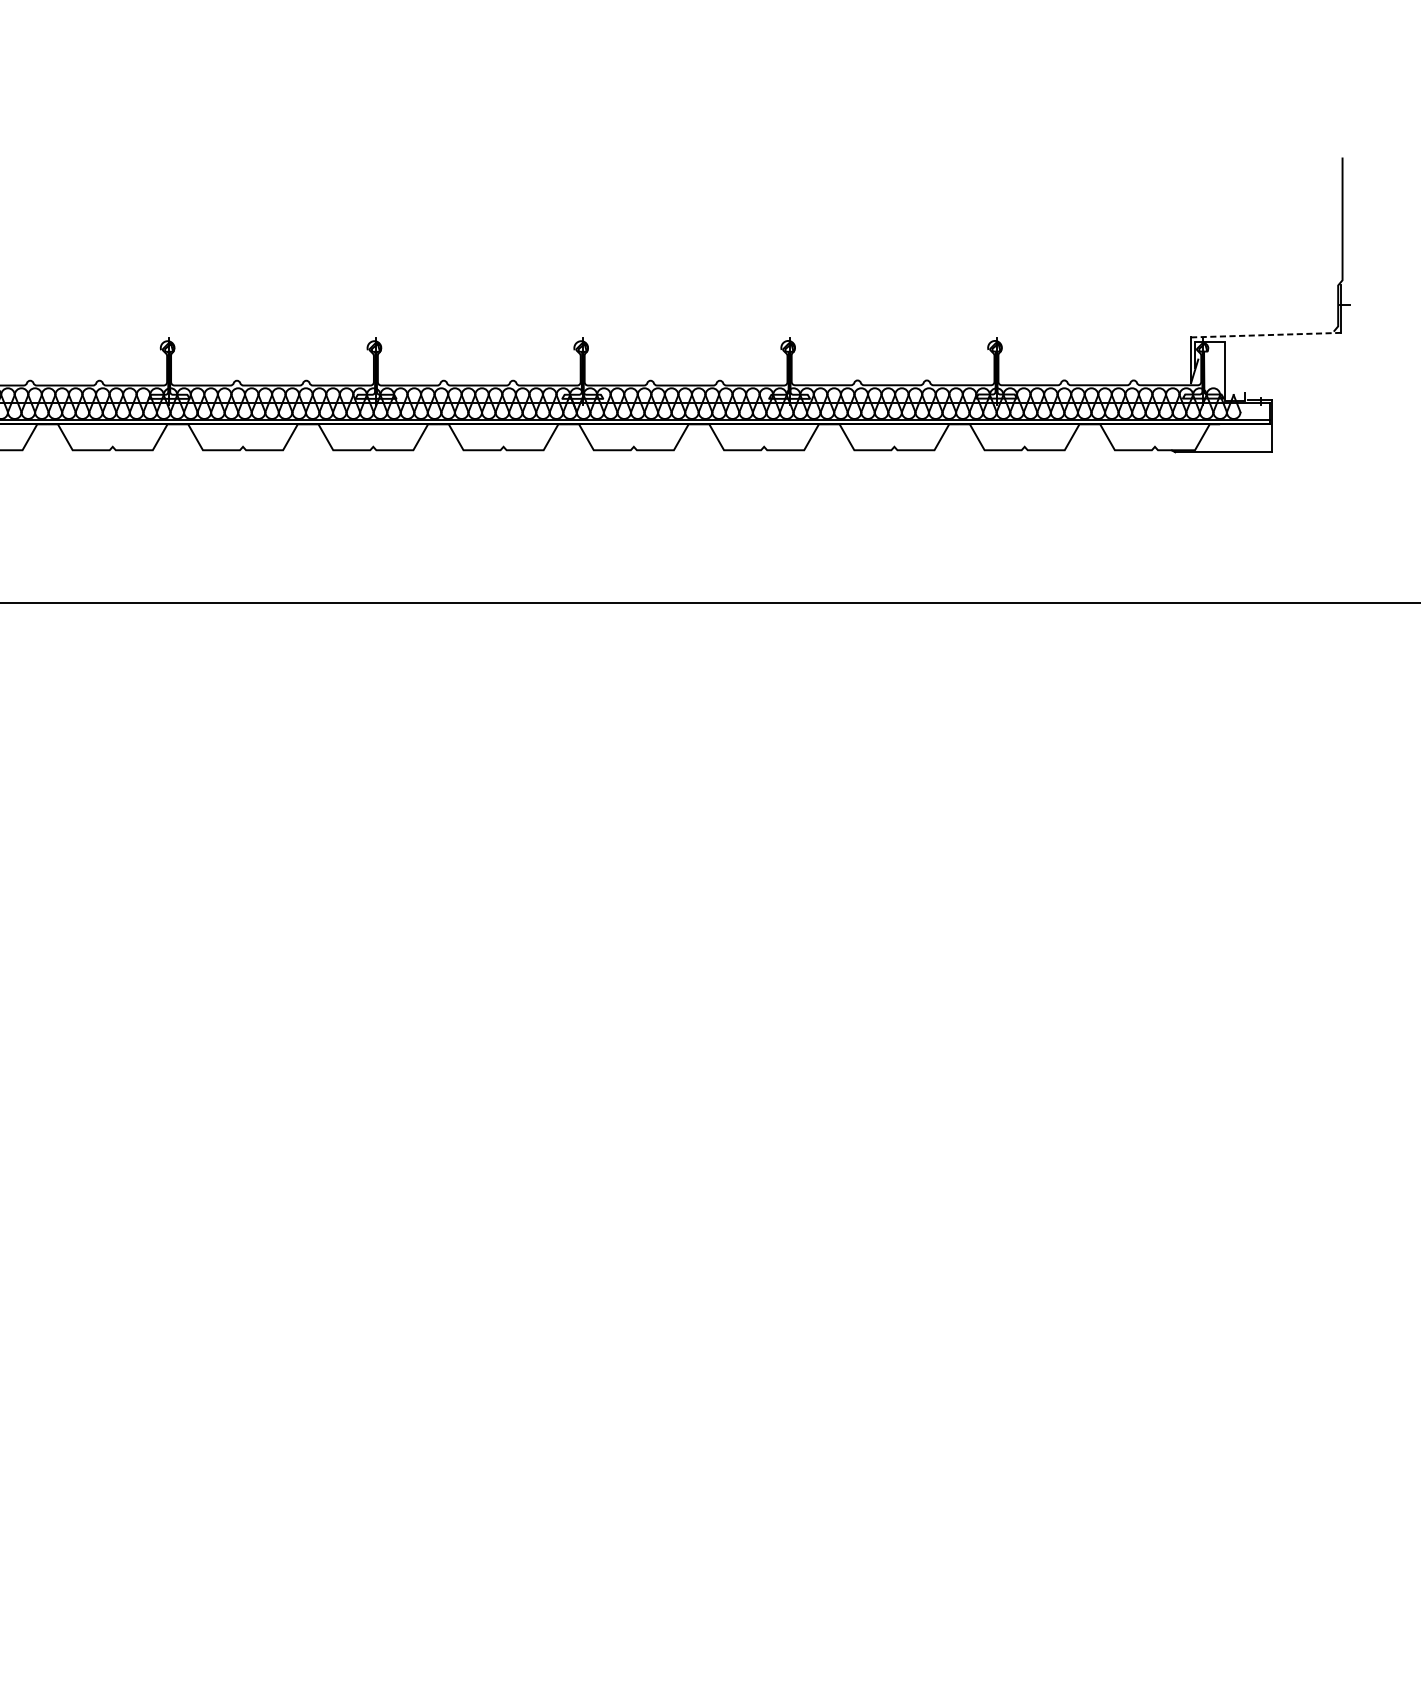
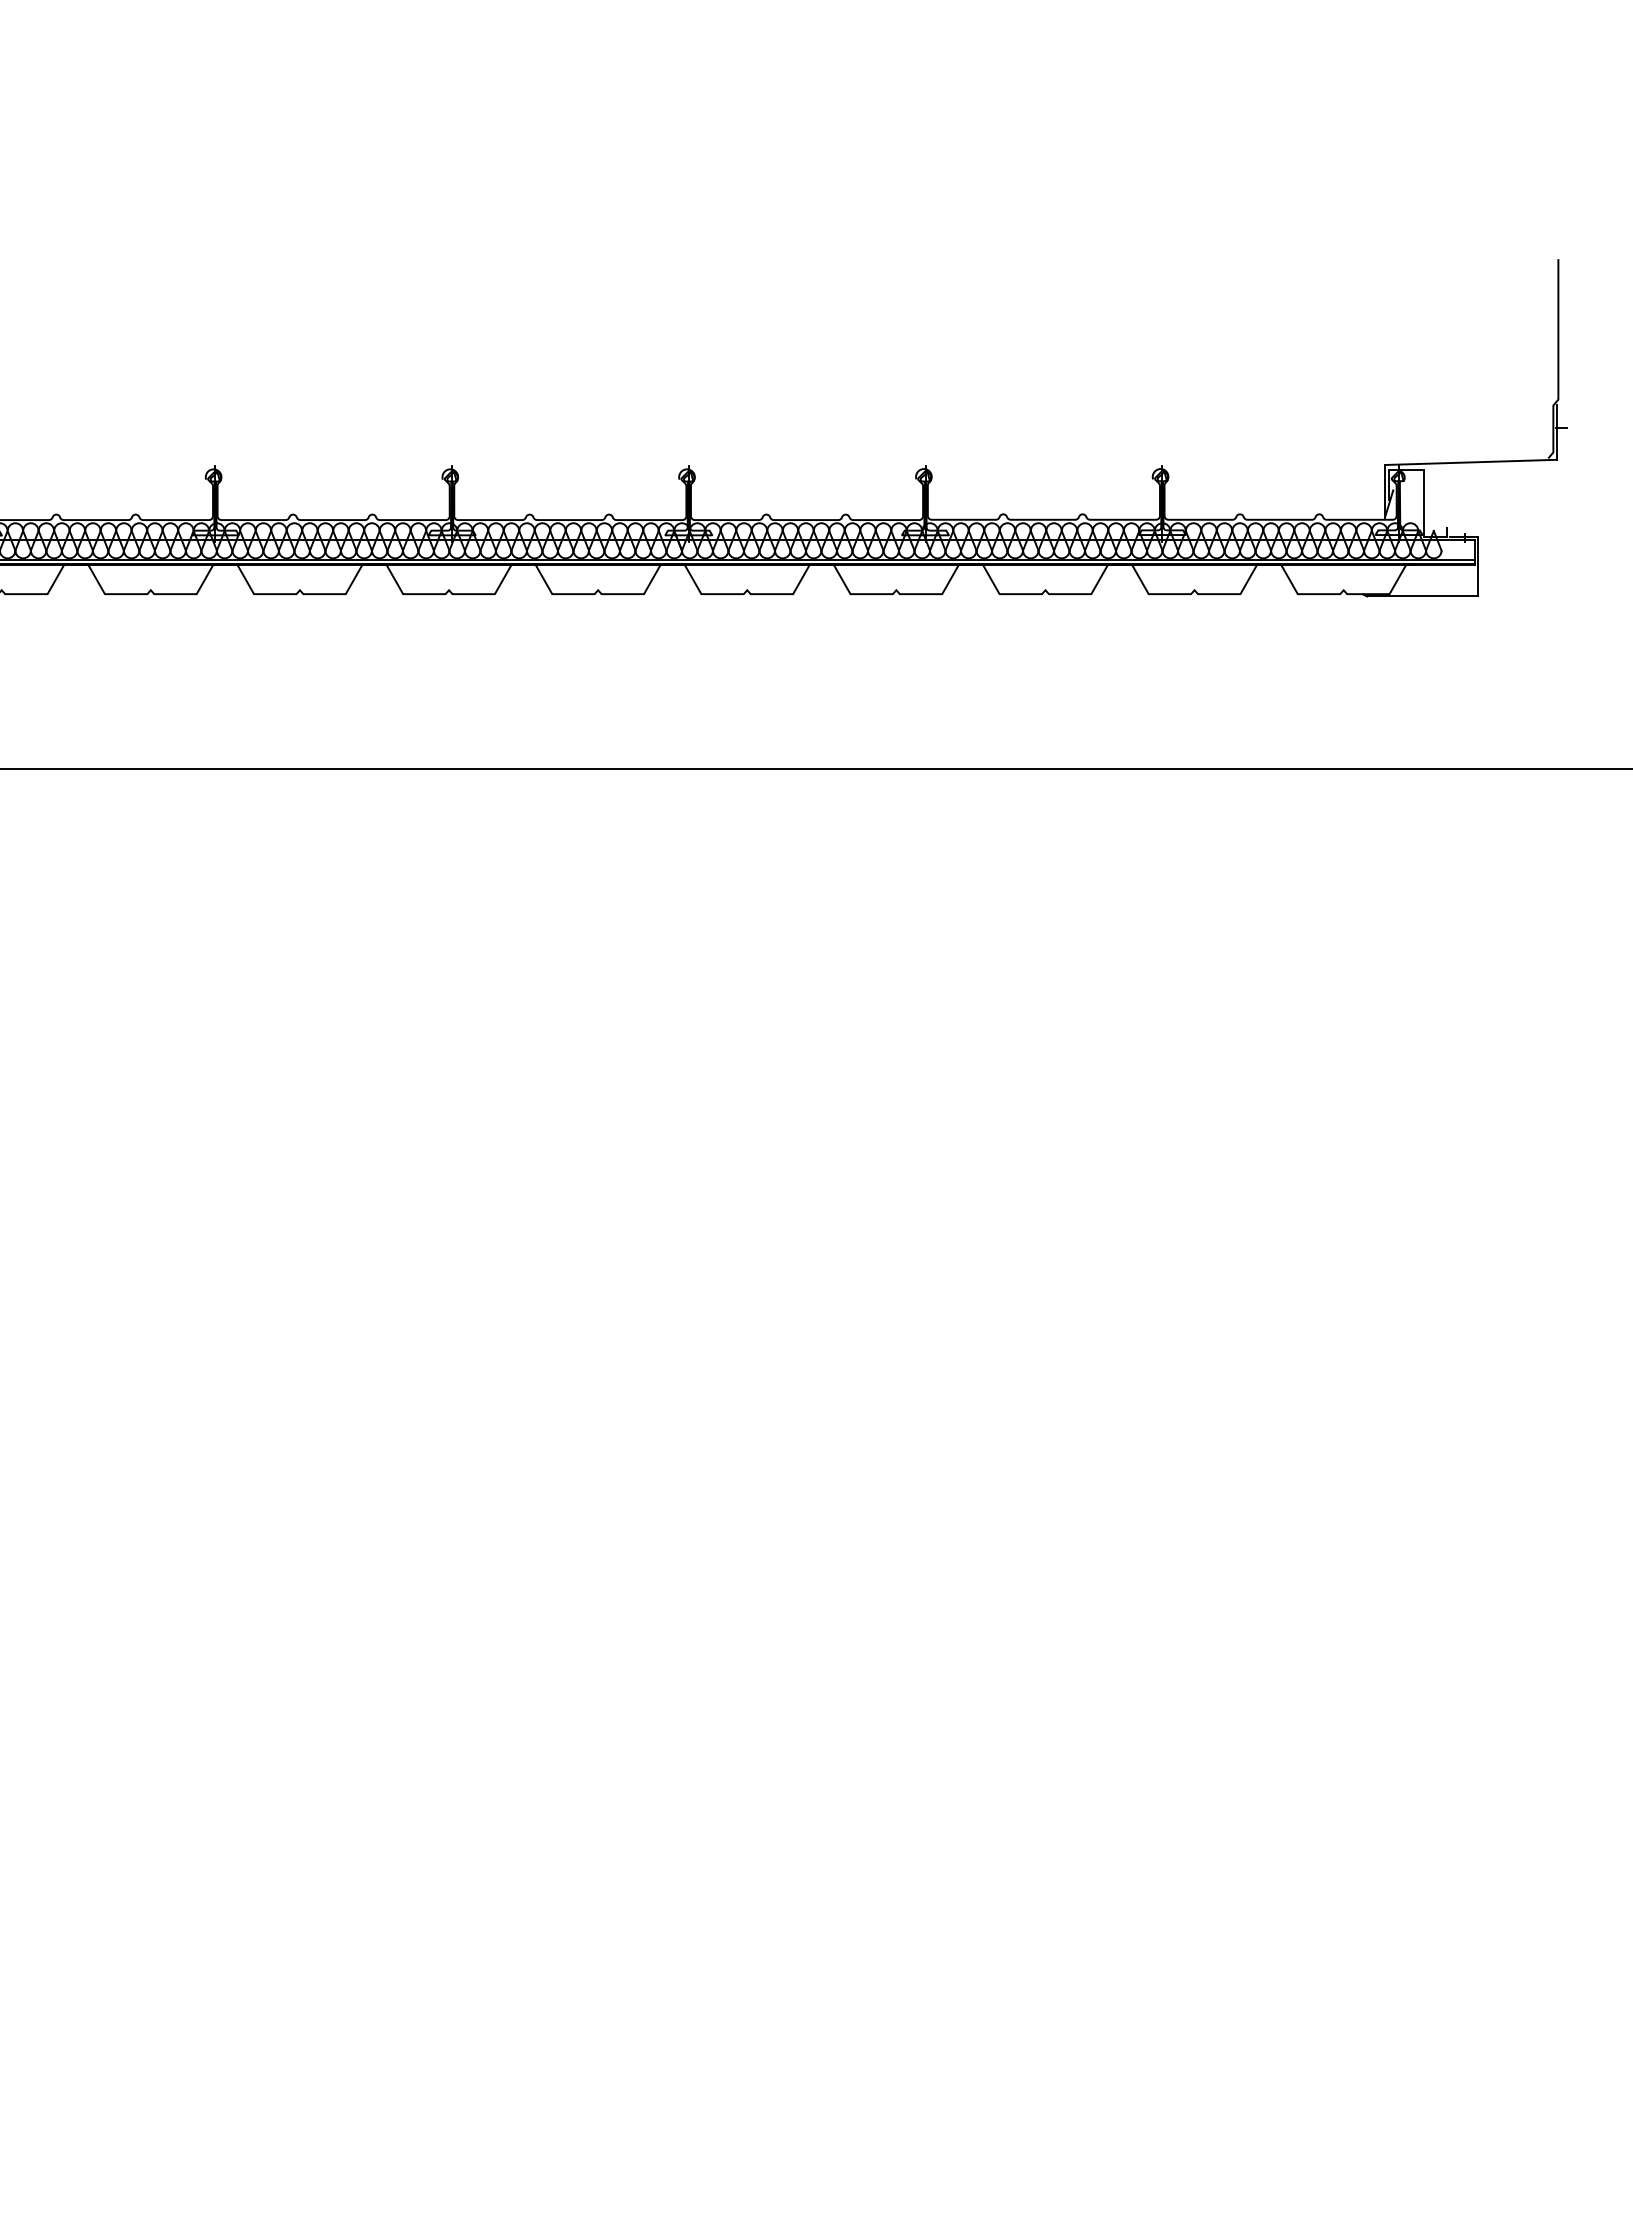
line: (1266, 335) -> (1471, 462), dashed -> solid

